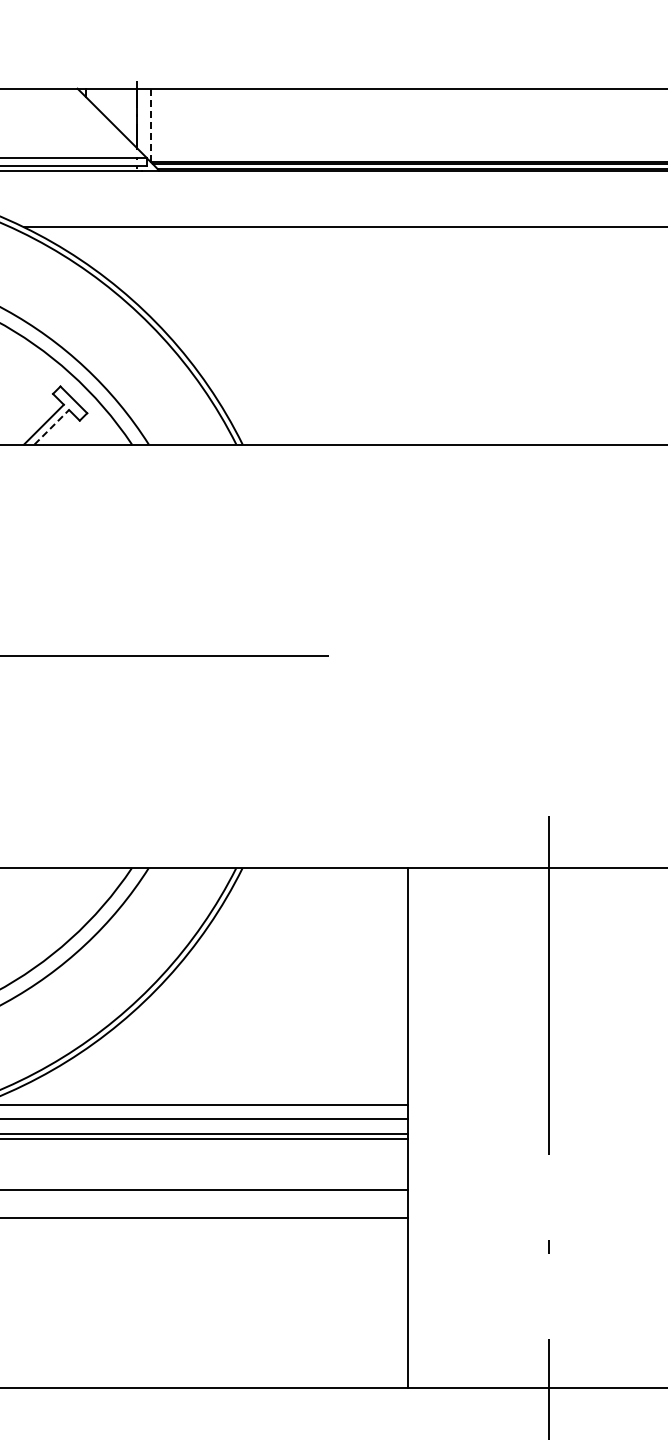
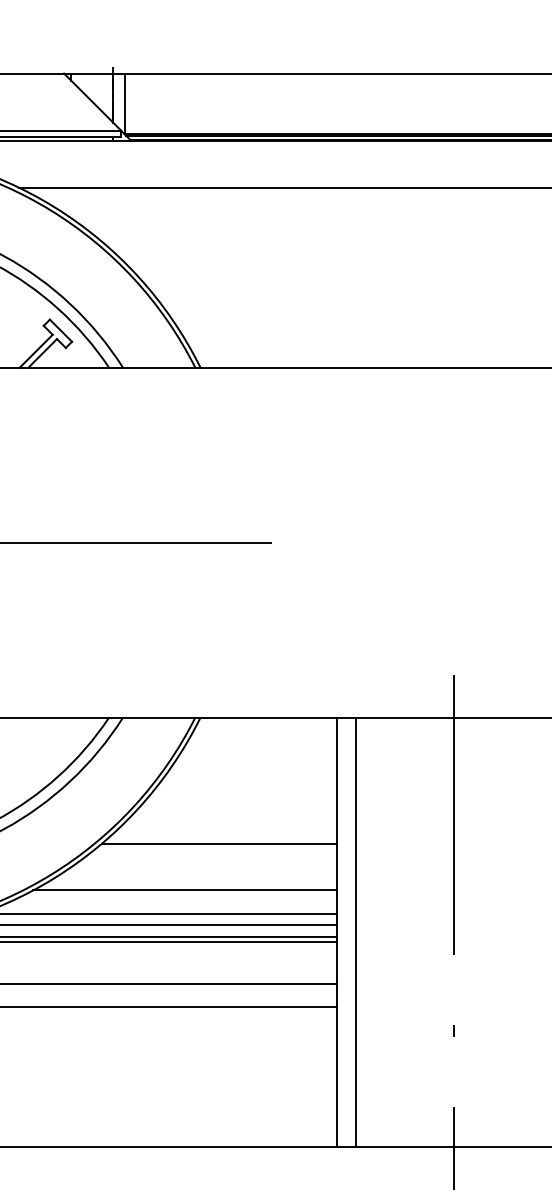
line: (151, 125) -> (125, 103), dashed -> solid
line: (52, 426) -> (43, 352), dashed -> solid
line: (265, 1020) -> (219, 843), added
line: (224, 1077) -> (185, 890), added
line: (430, 1127) -> (355, 932), added

